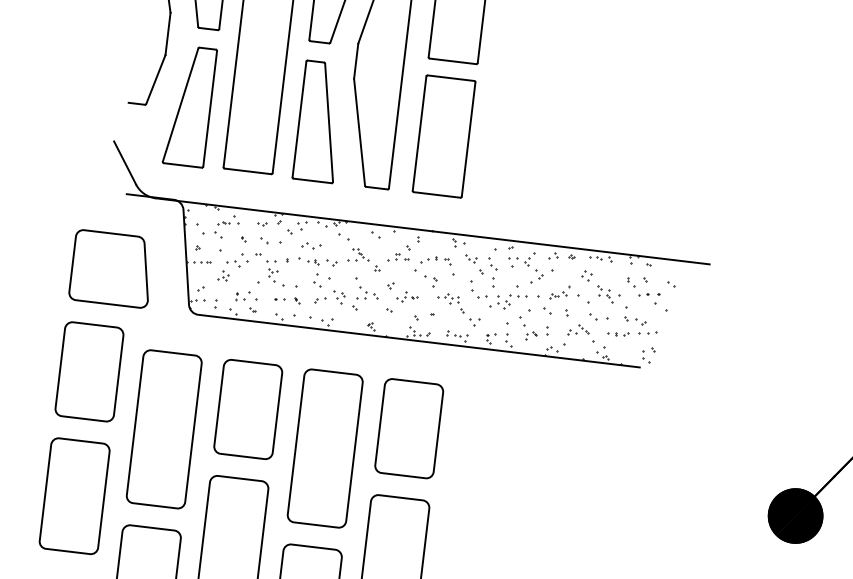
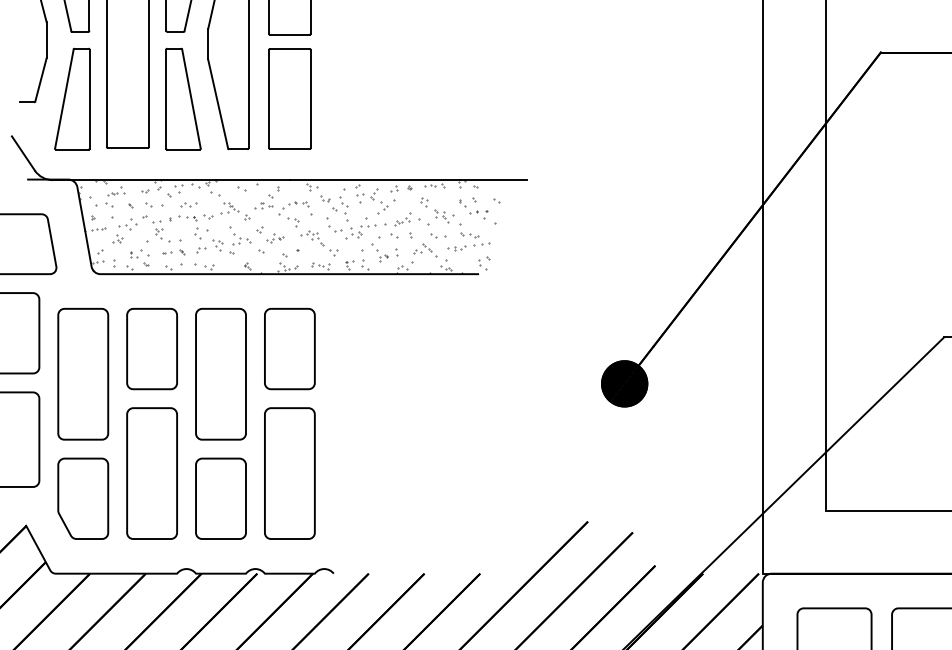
hatch: (425, 285) -> (289, 226), removed

